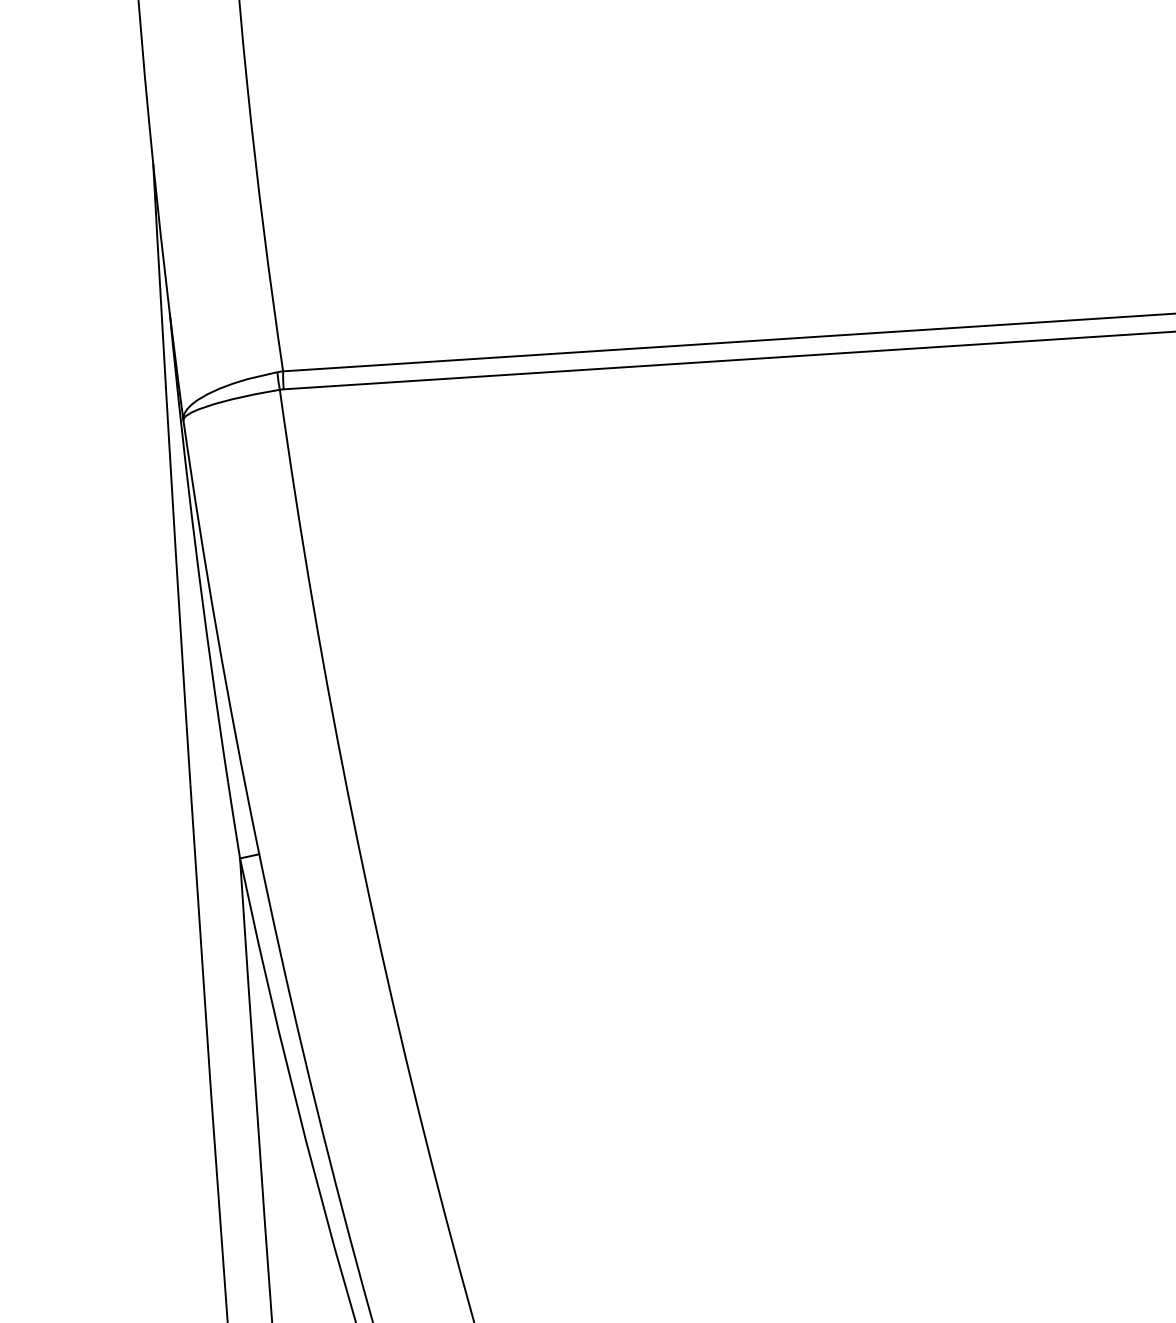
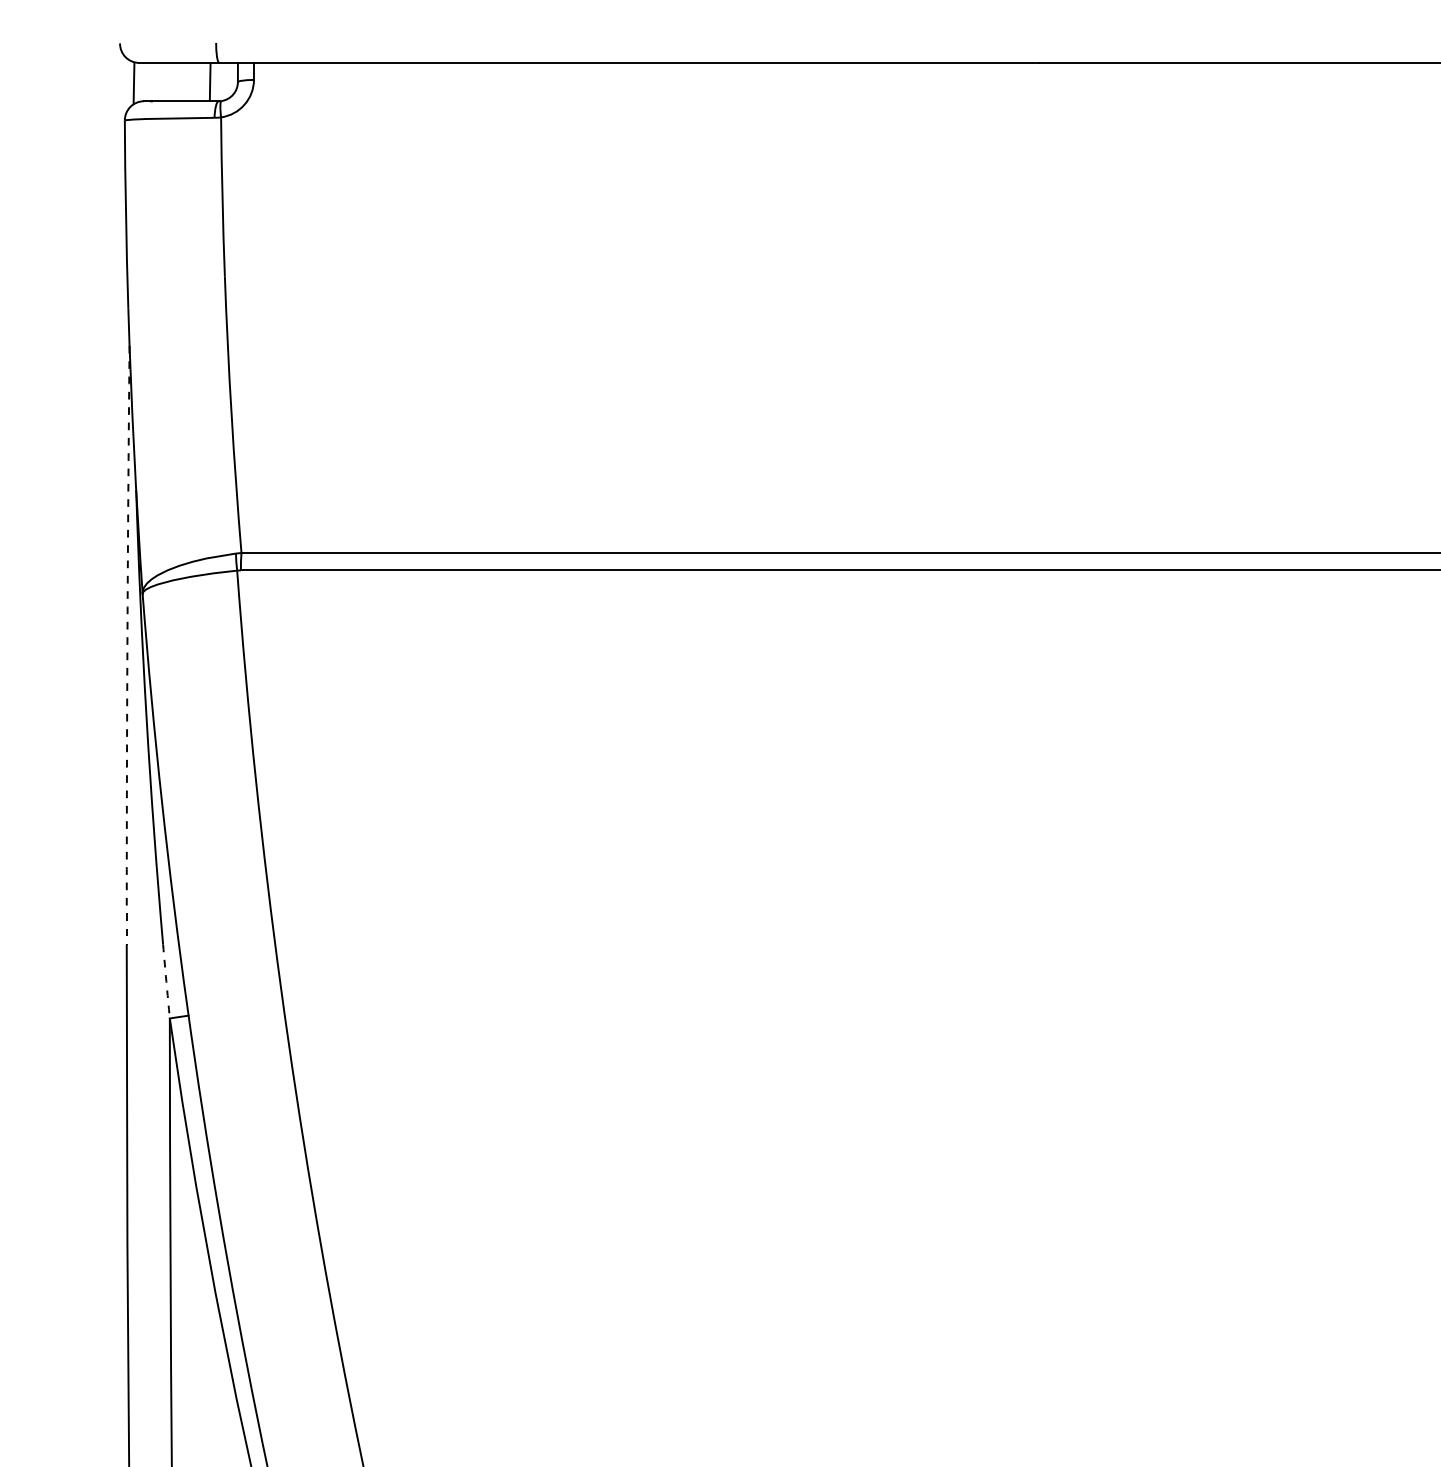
arc: (171, 474) -> (127, 645), solid -> dashed
arc: (234, 820) -> (166, 981), solid -> dashed

